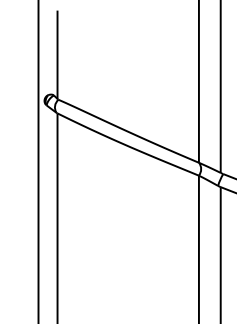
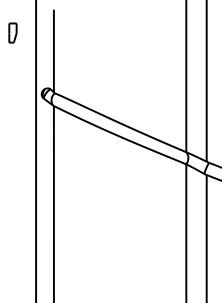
part: (13, 35) -> (12, 33), added

